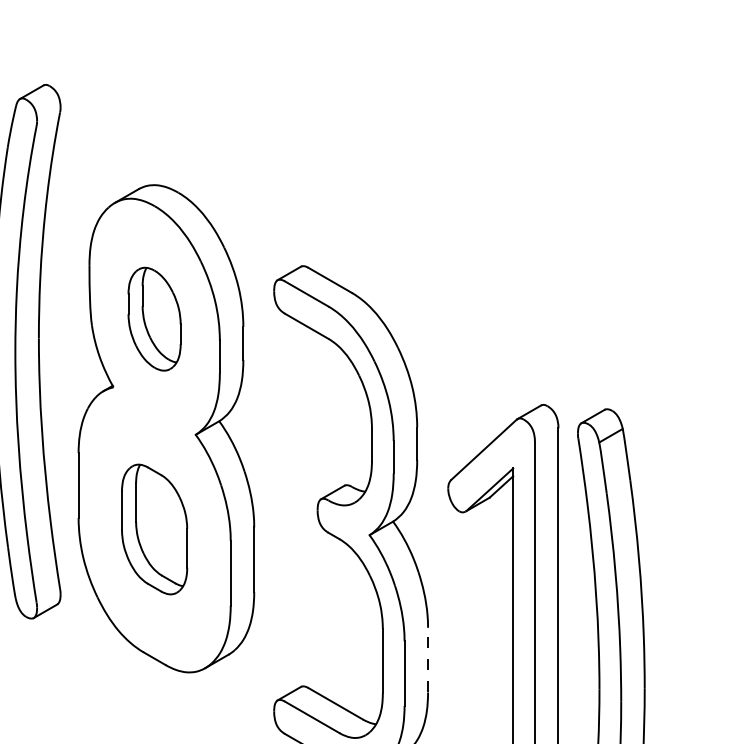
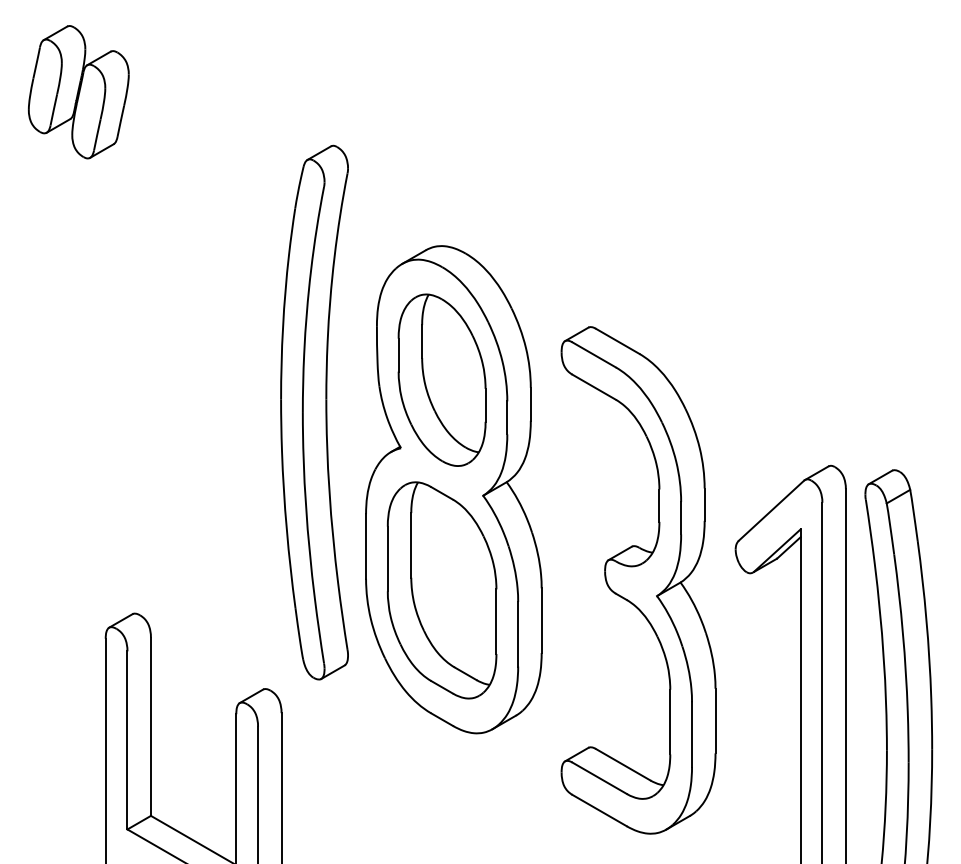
part: (154, 318) -> (441, 379), size x1.67
part: (154, 529) -> (441, 590), size x1.67
line: (428, 659) -> (715, 720), dashed -> solid

